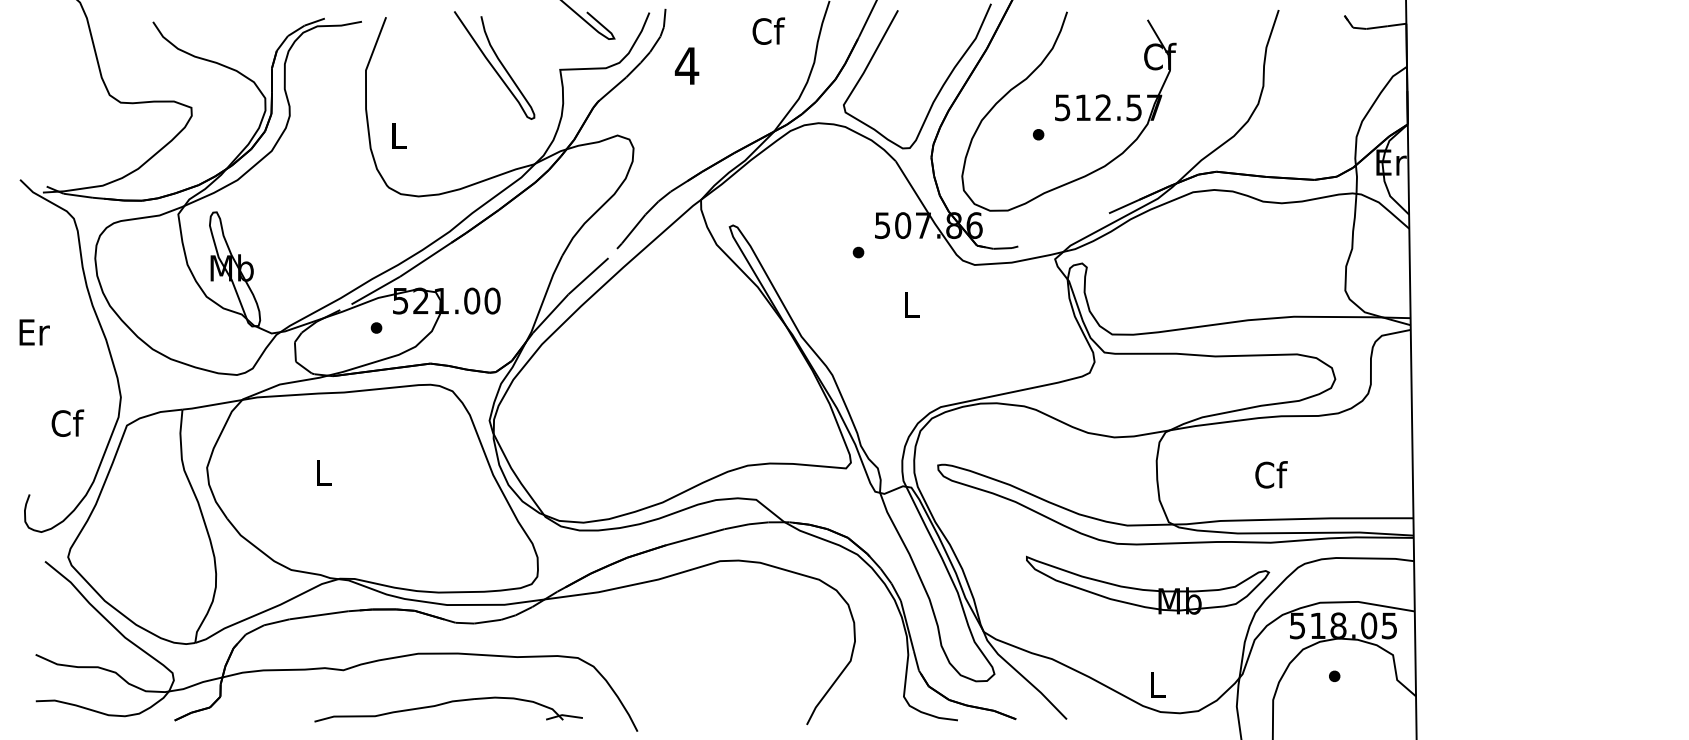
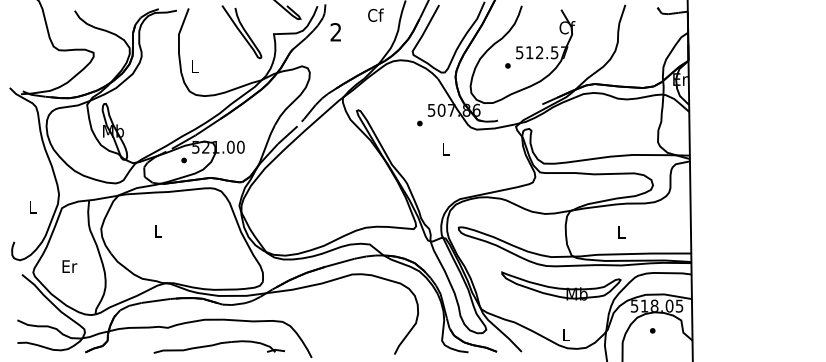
text: (686, 66) -> (335, 32), 4 -> 2
text: (33, 332) -> (69, 266), moved
text: (66, 422) -> (32, 206), Cf -> L
text: (1270, 473) -> (621, 231), Cf -> L

